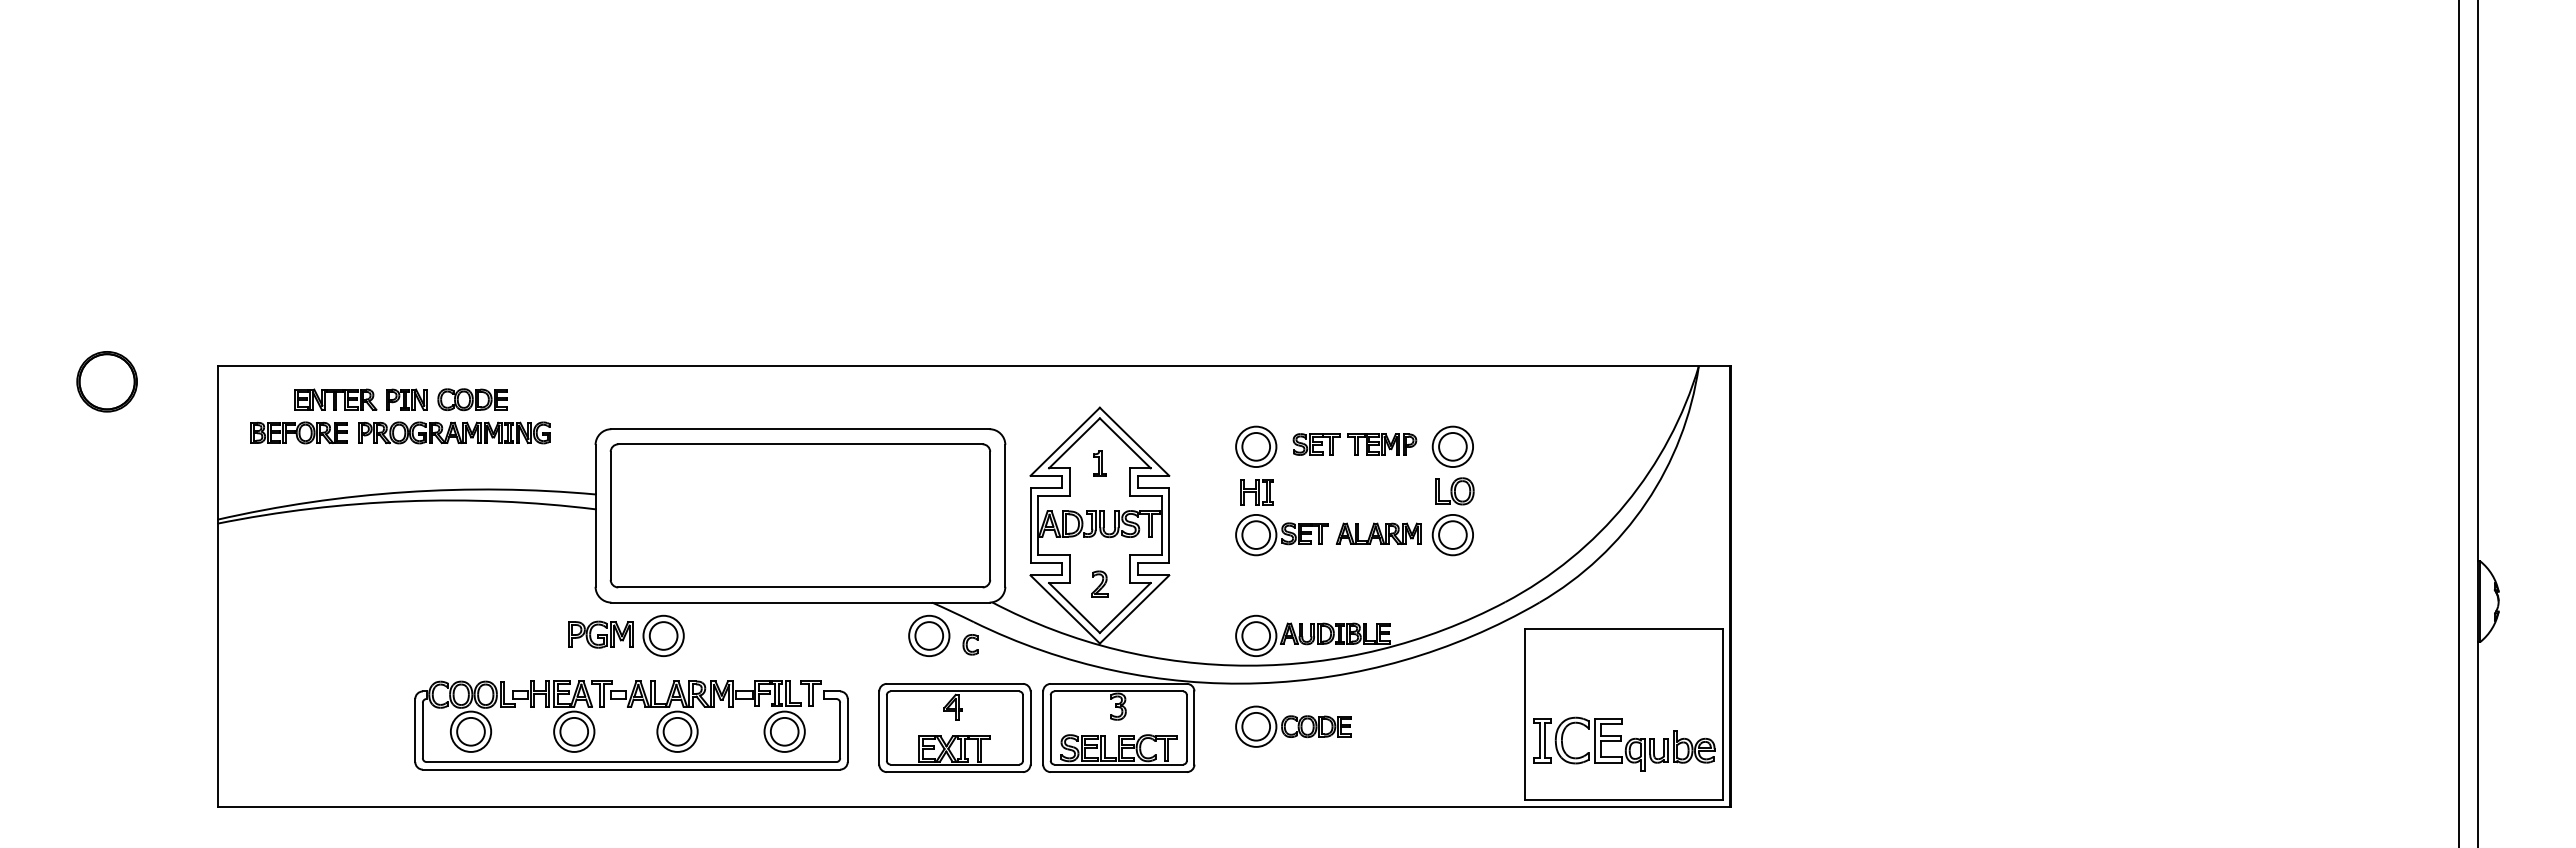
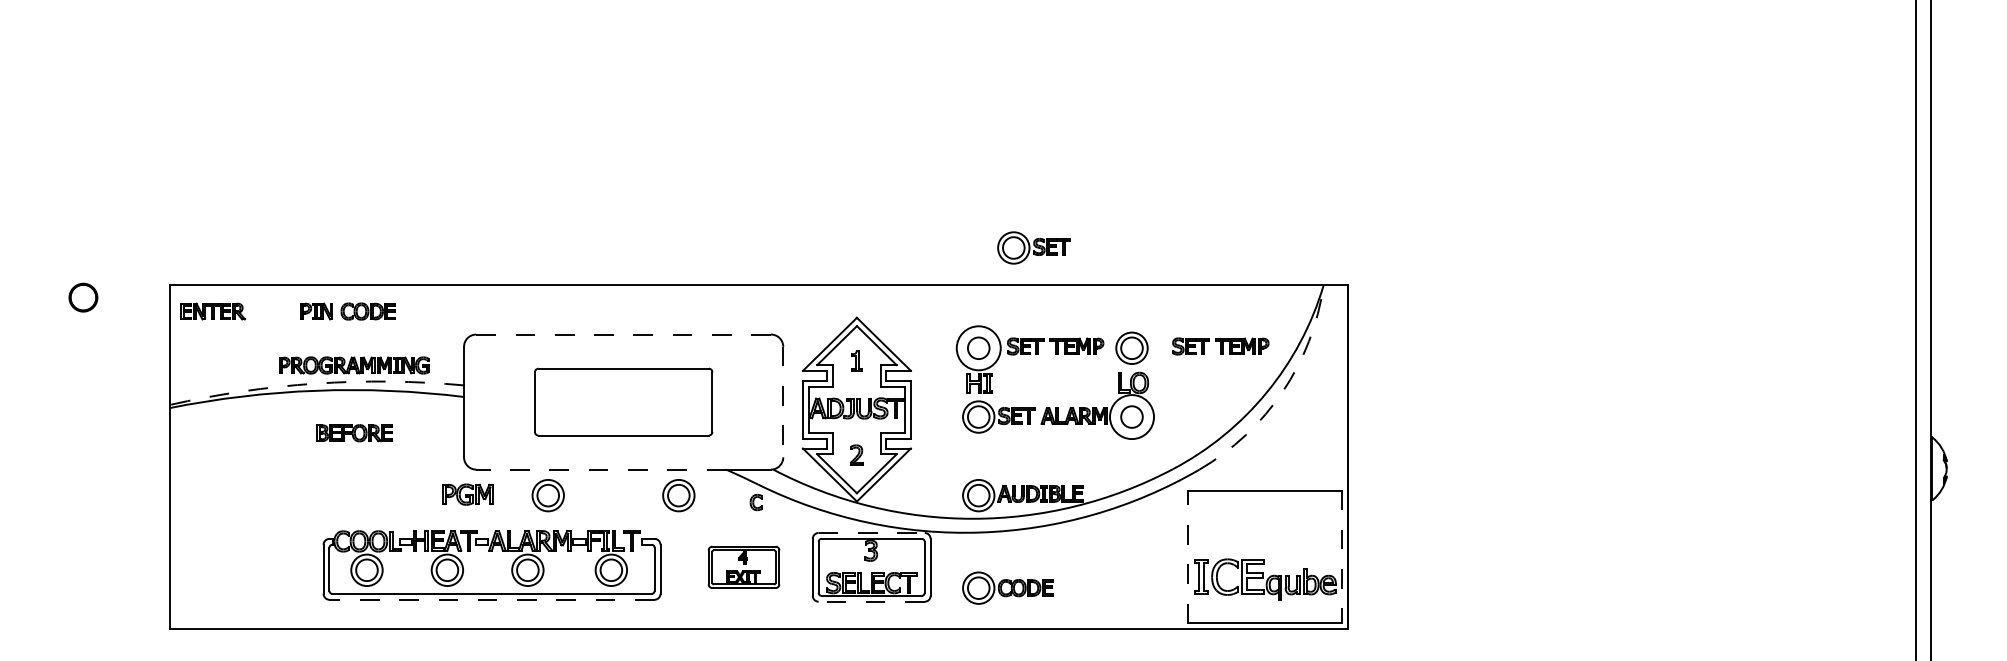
part: (1326, 318) -> (1033, 248), added
part: (106, 381) -> (82, 297), size x0.6
part: (335, 399) -> (213, 311), moved
line: (800, 429) -> (623, 334), solid -> dashed
part: (298, 432) -> (354, 432), moved
part: (454, 432) -> (354, 365), moved
part: (1566, 444) -> (1220, 346), added
circle: (1256, 446) -> (978, 348), size x1.4
arc: (405, 492) -> (315, 383), solid -> dashed
arc: (1646, 502) -> (1282, 391), solid -> dashed
part: (800, 515) -> (623, 401), size x0.6
line: (1005, 515) -> (783, 401), solid -> dashed
circle: (1452, 534) -> (1131, 416), size x1.4
line: (771, 602) -> (601, 469), solid -> dashed
part: (663, 635) -> (548, 495), moved
part: (929, 635) -> (679, 495), moved
line: (1119, 683) -> (872, 532), solid -> dashed
line: (1525, 714) -> (1188, 556), solid -> dashed
line: (1722, 715) -> (1342, 557), solid -> dashed
part: (1293, 726) -> (1007, 587), moved
part: (954, 727) -> (743, 566), size x0.6
line: (631, 769) -> (492, 599), solid -> dashed
line: (1118, 772) -> (871, 602), solid -> dashed

